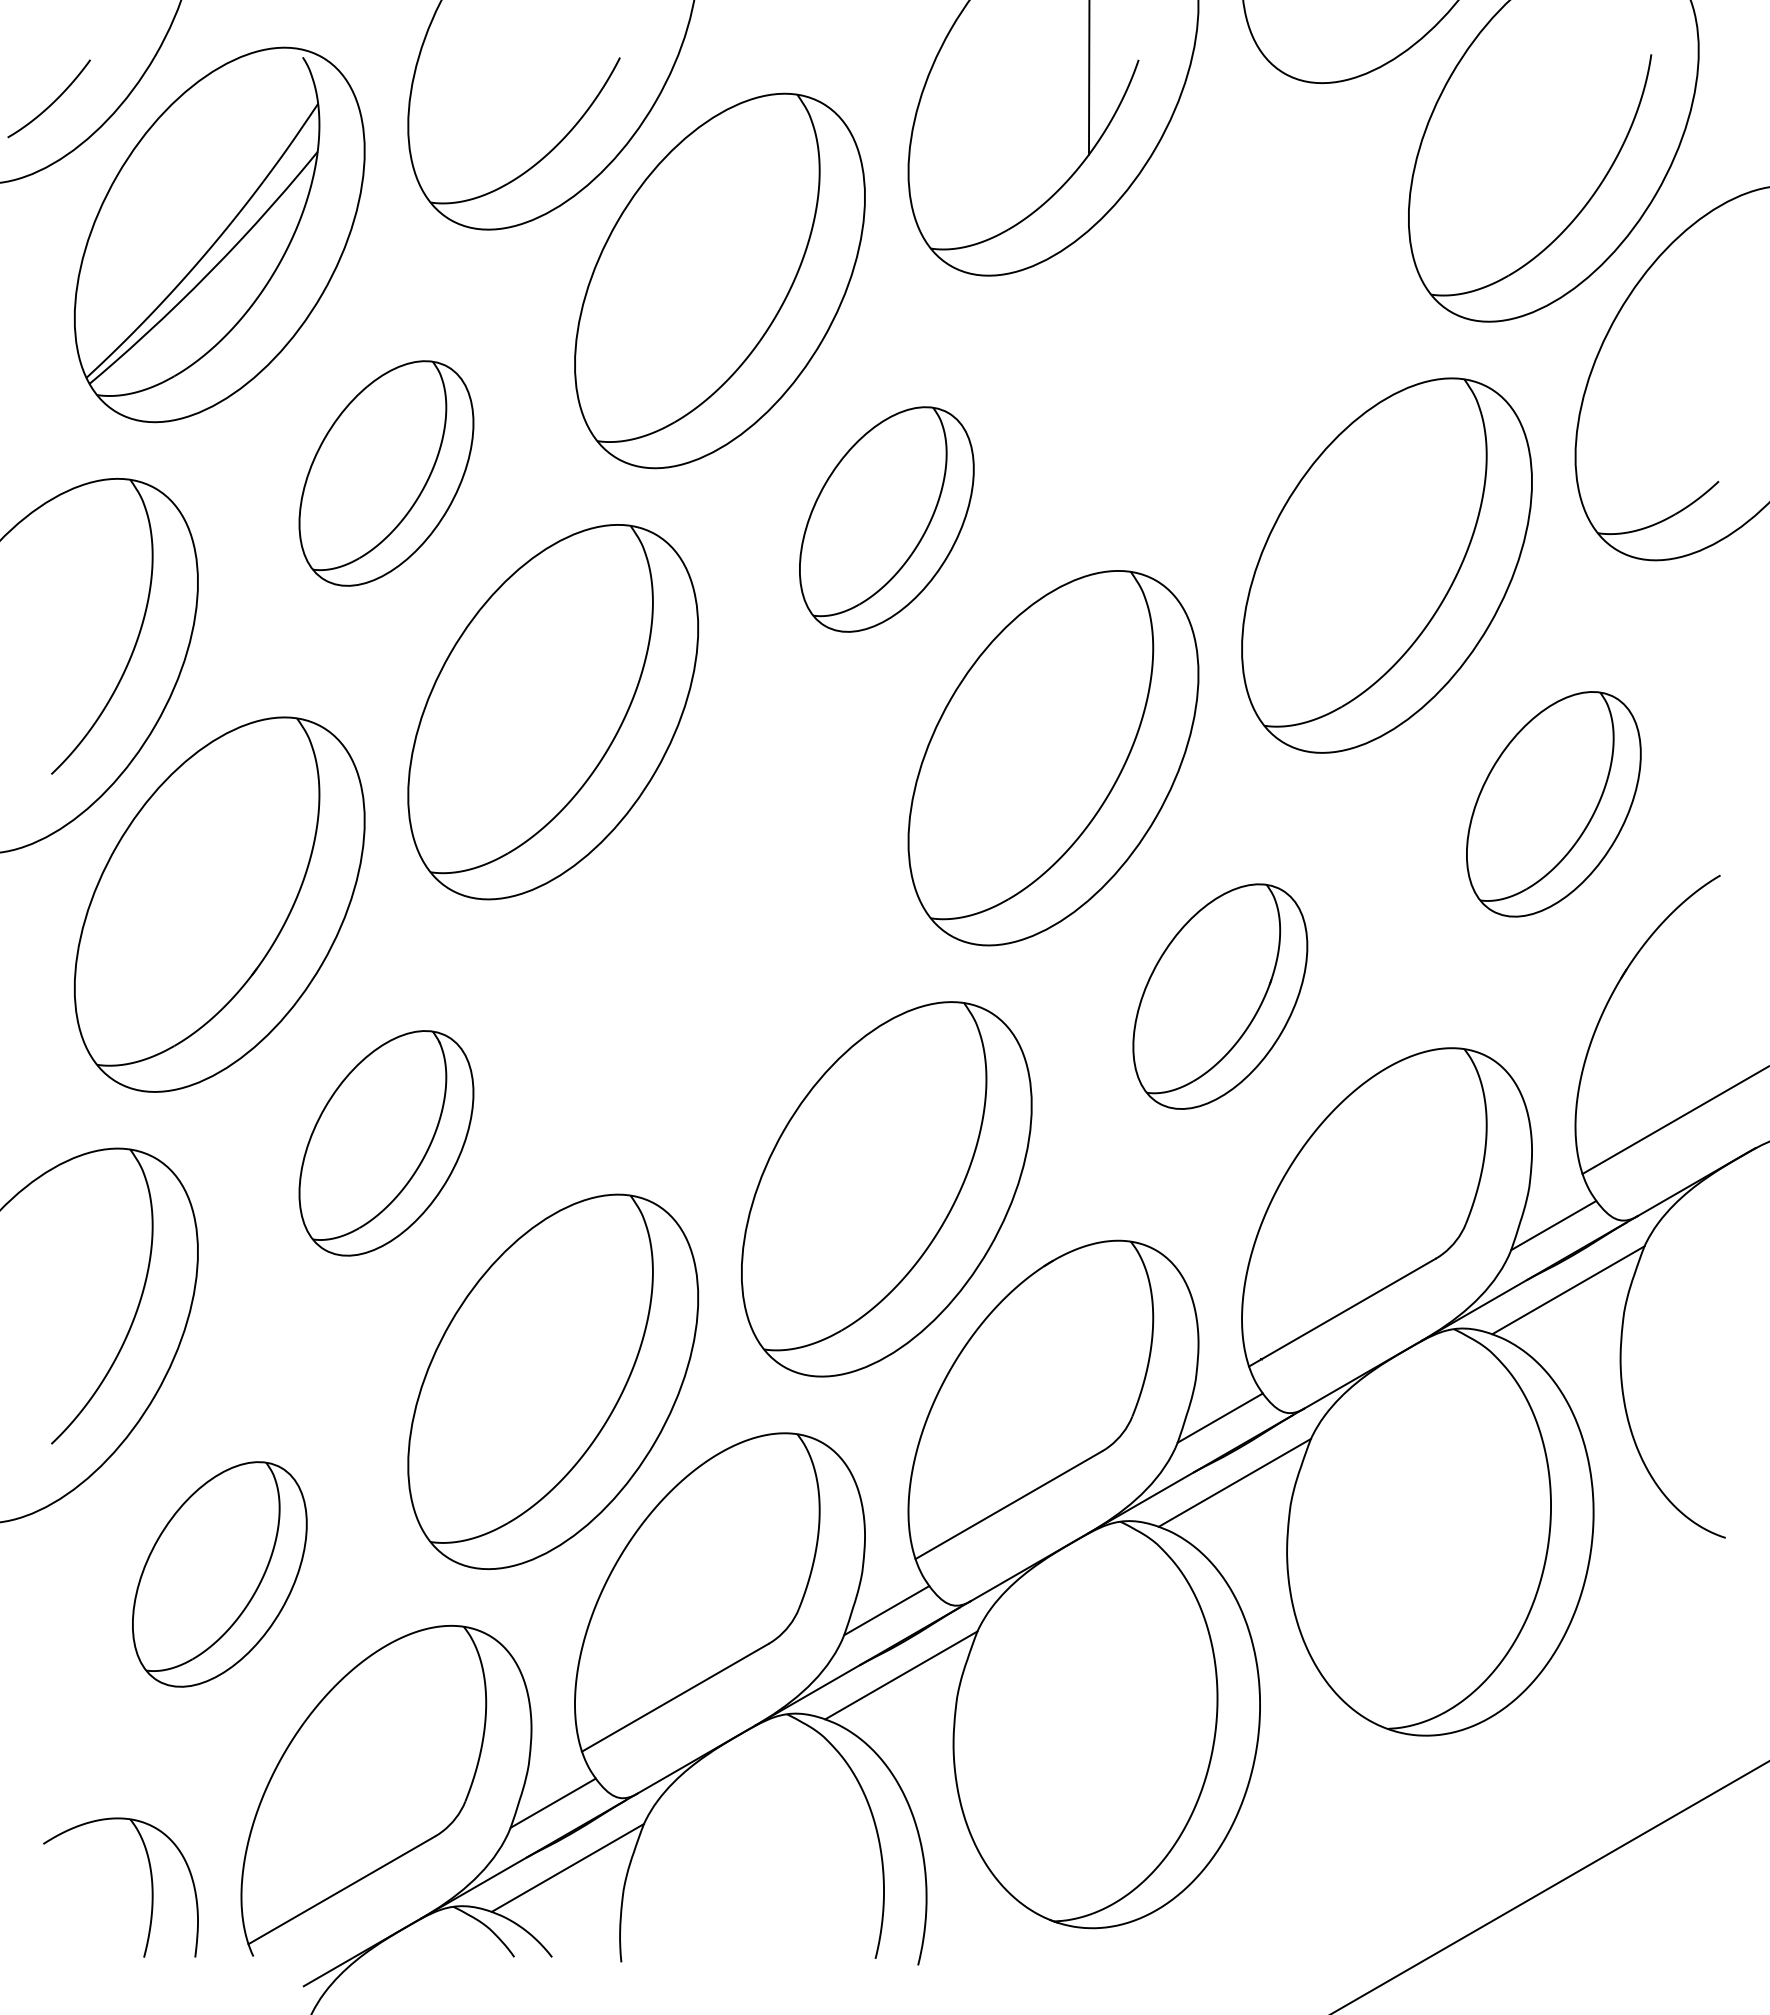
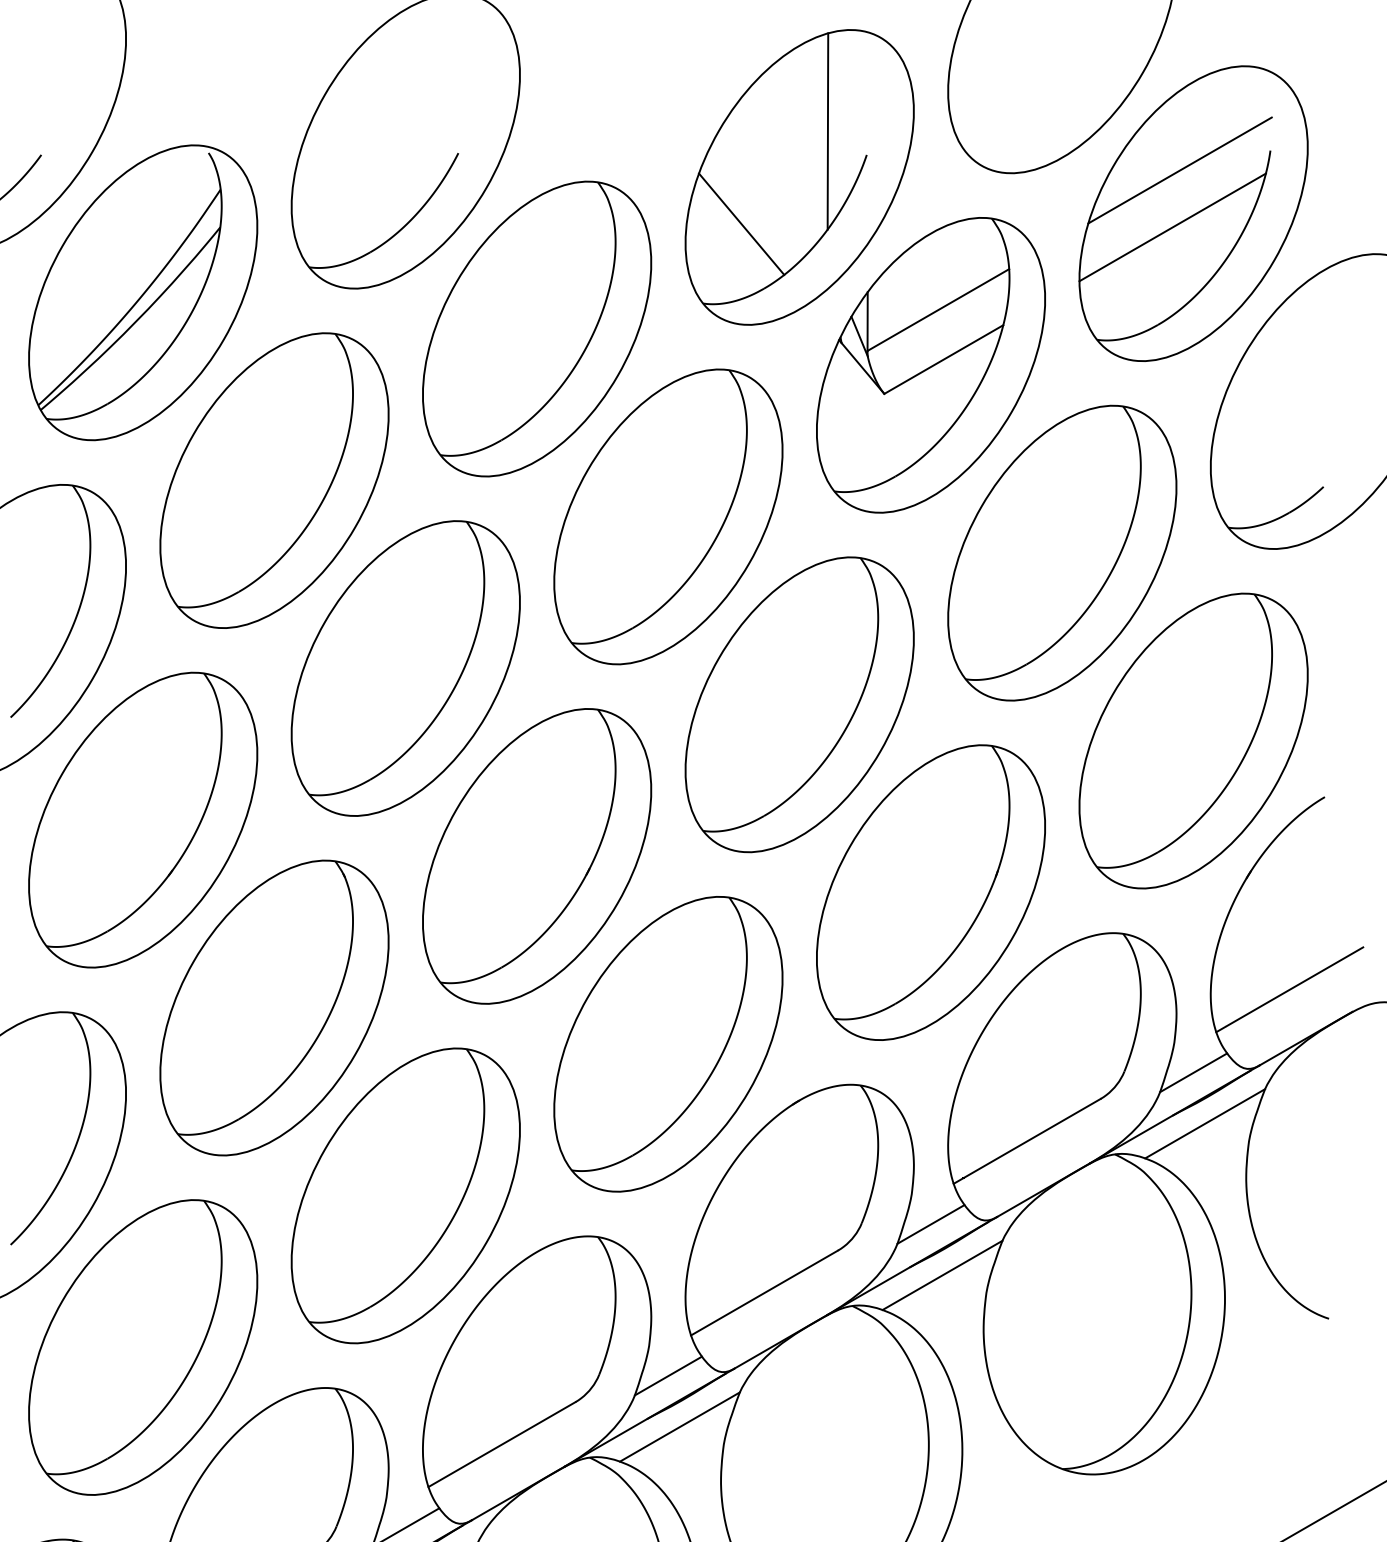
line: (1536, 79) -> (1180, 170), added
line: (979, 147) -> (741, 223), added
line: (1526, 151) -> (1172, 227), added
part: (1220, 326) -> (931, 364), added
part: (386, 473) -> (274, 480), size x1.67
part: (886, 519) -> (668, 516), size x1.67
part: (1553, 804) -> (1193, 741), size x1.67
part: (719, 950) -> (536, 856), added
part: (1220, 996) -> (931, 892), size x1.67
part: (386, 1143) -> (274, 1008), size x1.67
part: (219, 1574) -> (143, 1347), size x1.67

